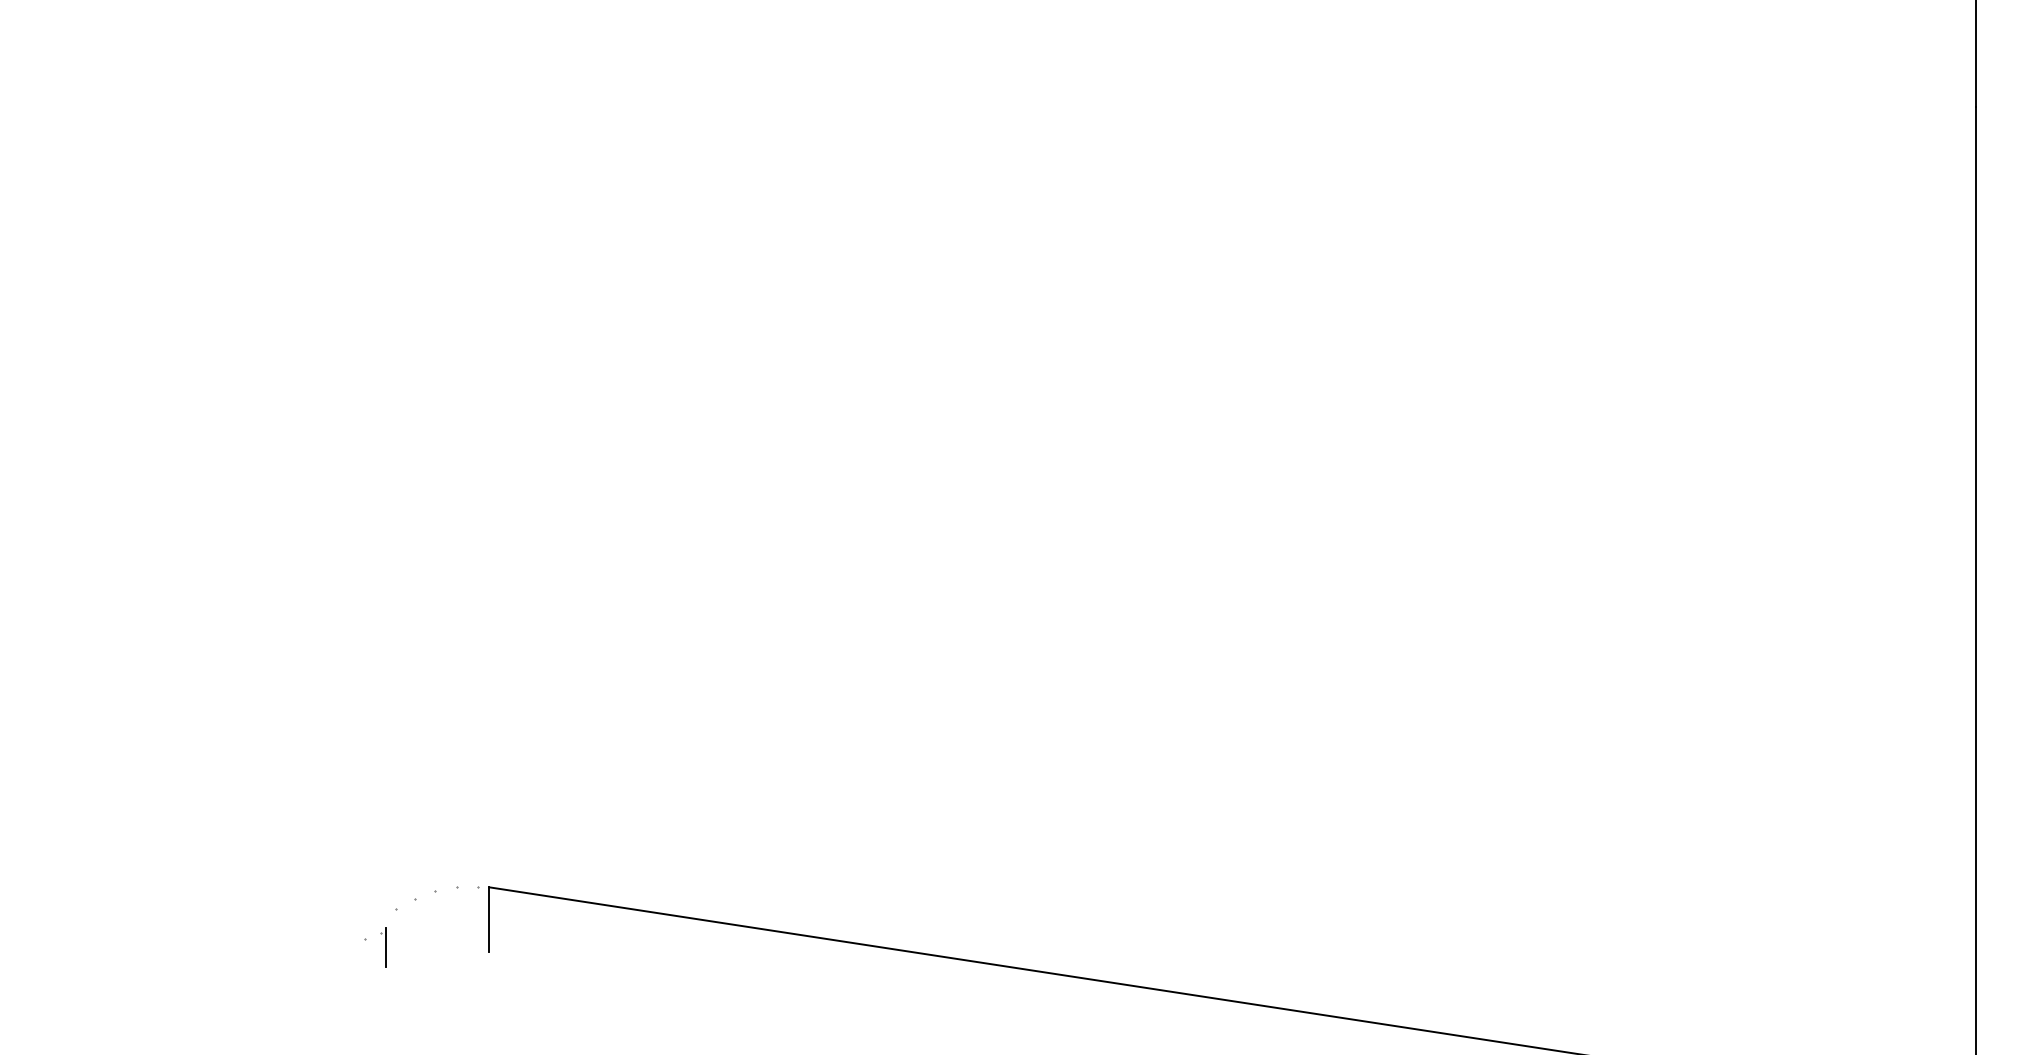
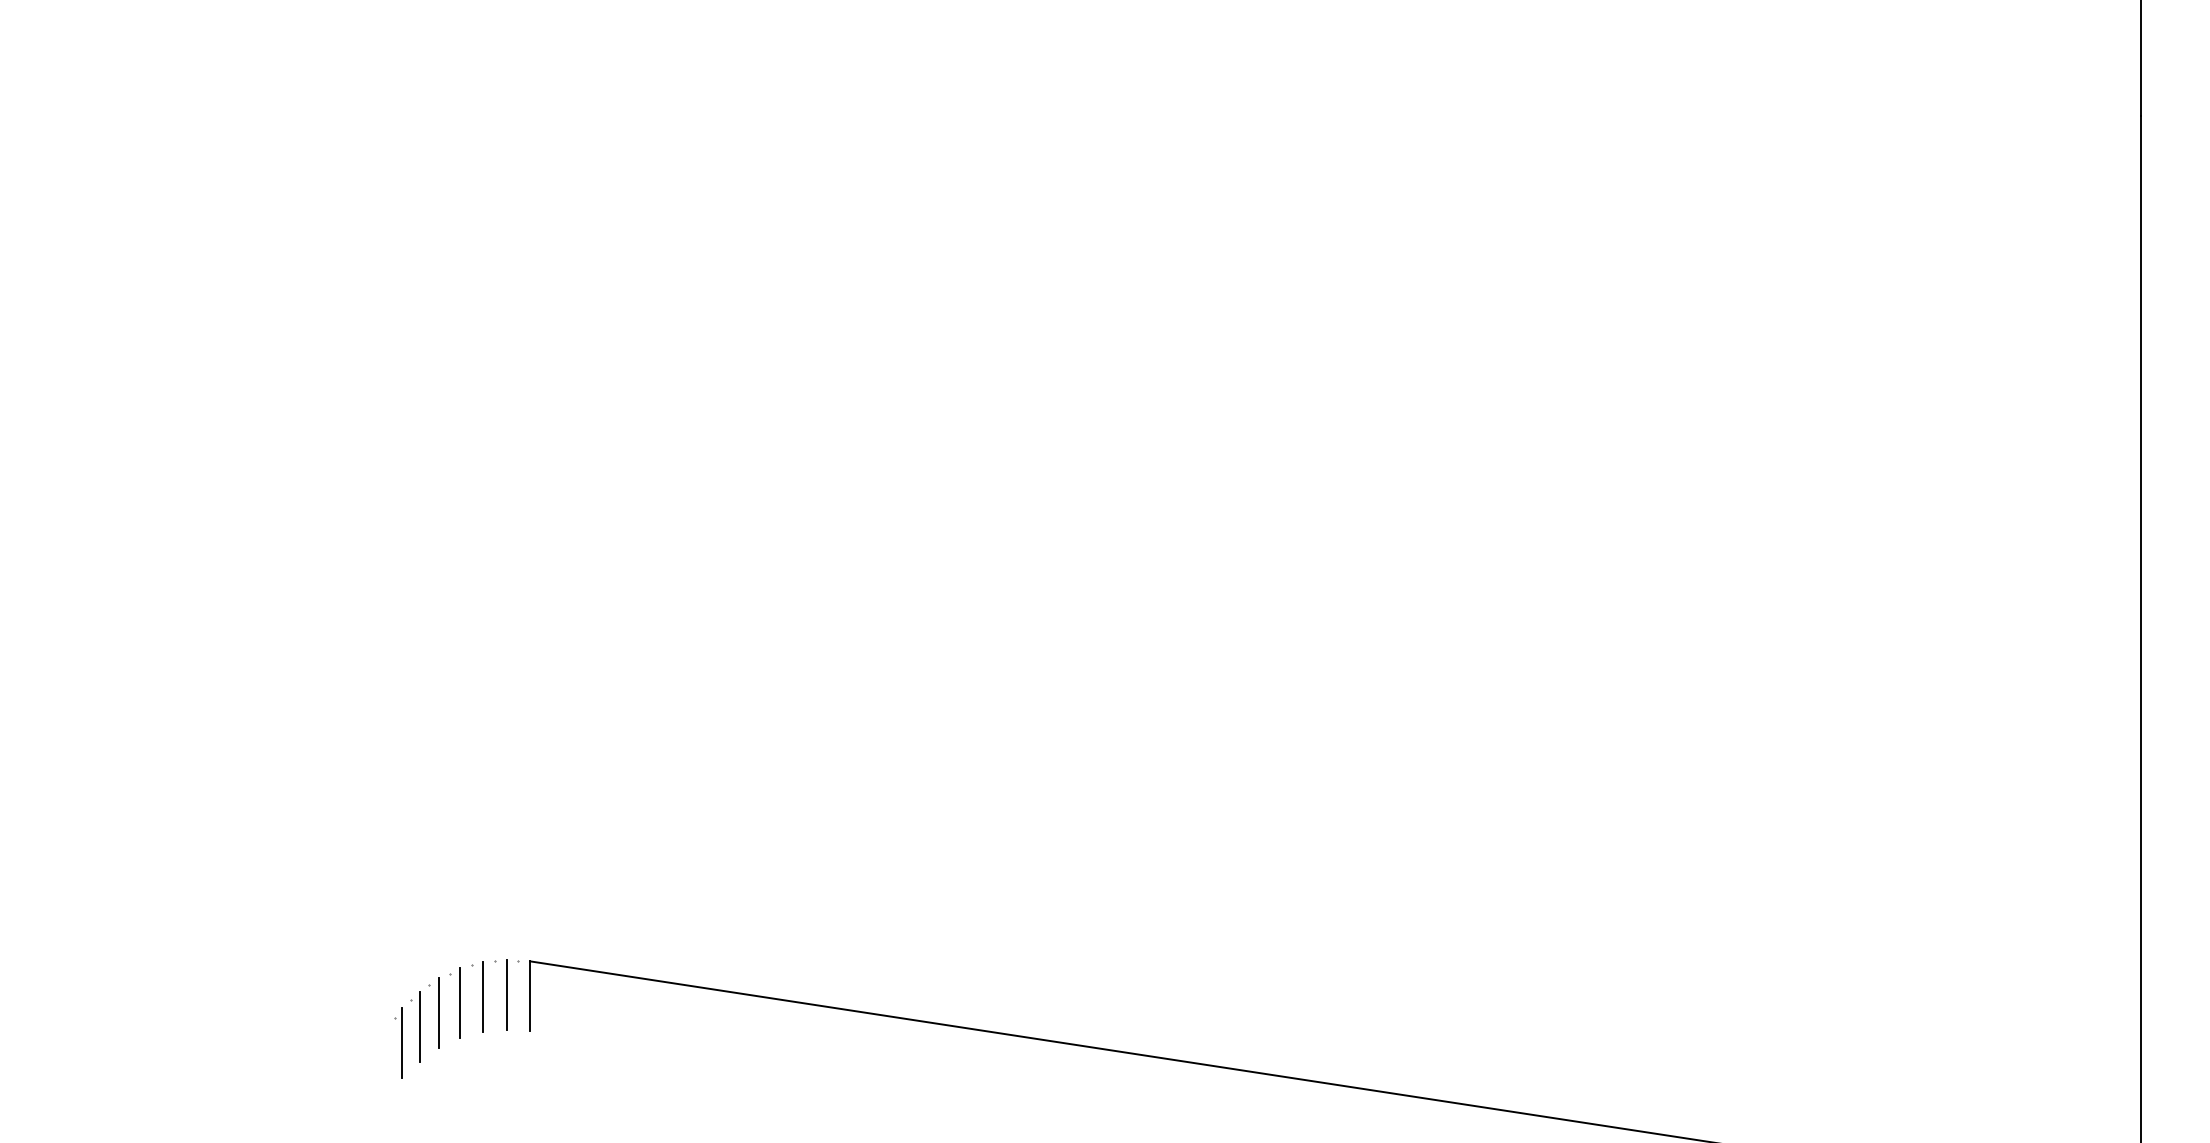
line: (467, 917) -> (506, 994), added
line: (445, 920) -> (482, 997), added
line: (425, 926) -> (460, 1003), added
line: (404, 934) -> (438, 1012), added
part: (383, 947) -> (415, 1026), size x1.67
line: (371, 963) -> (402, 1043), added

